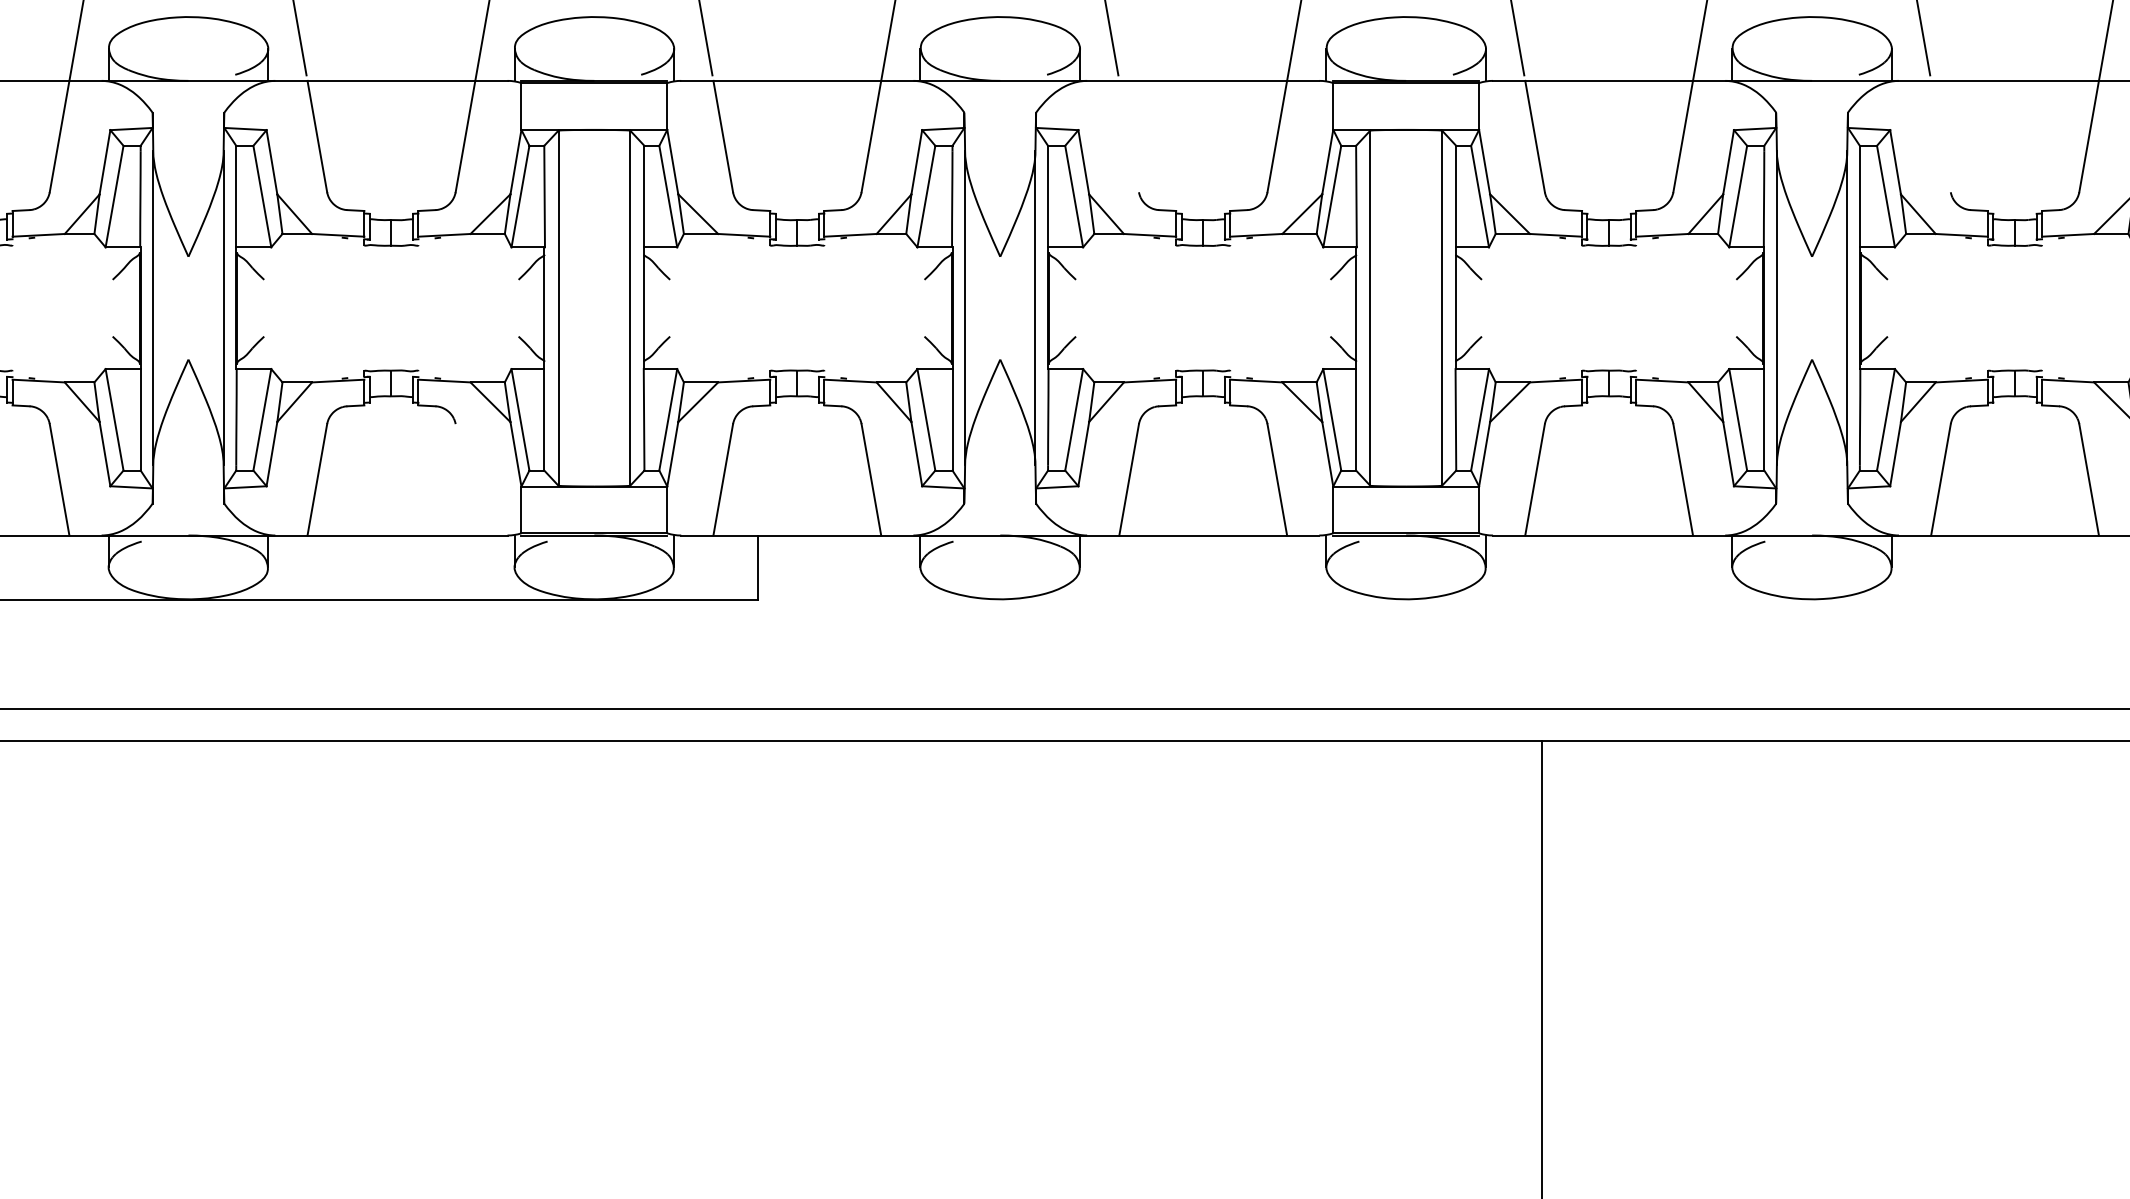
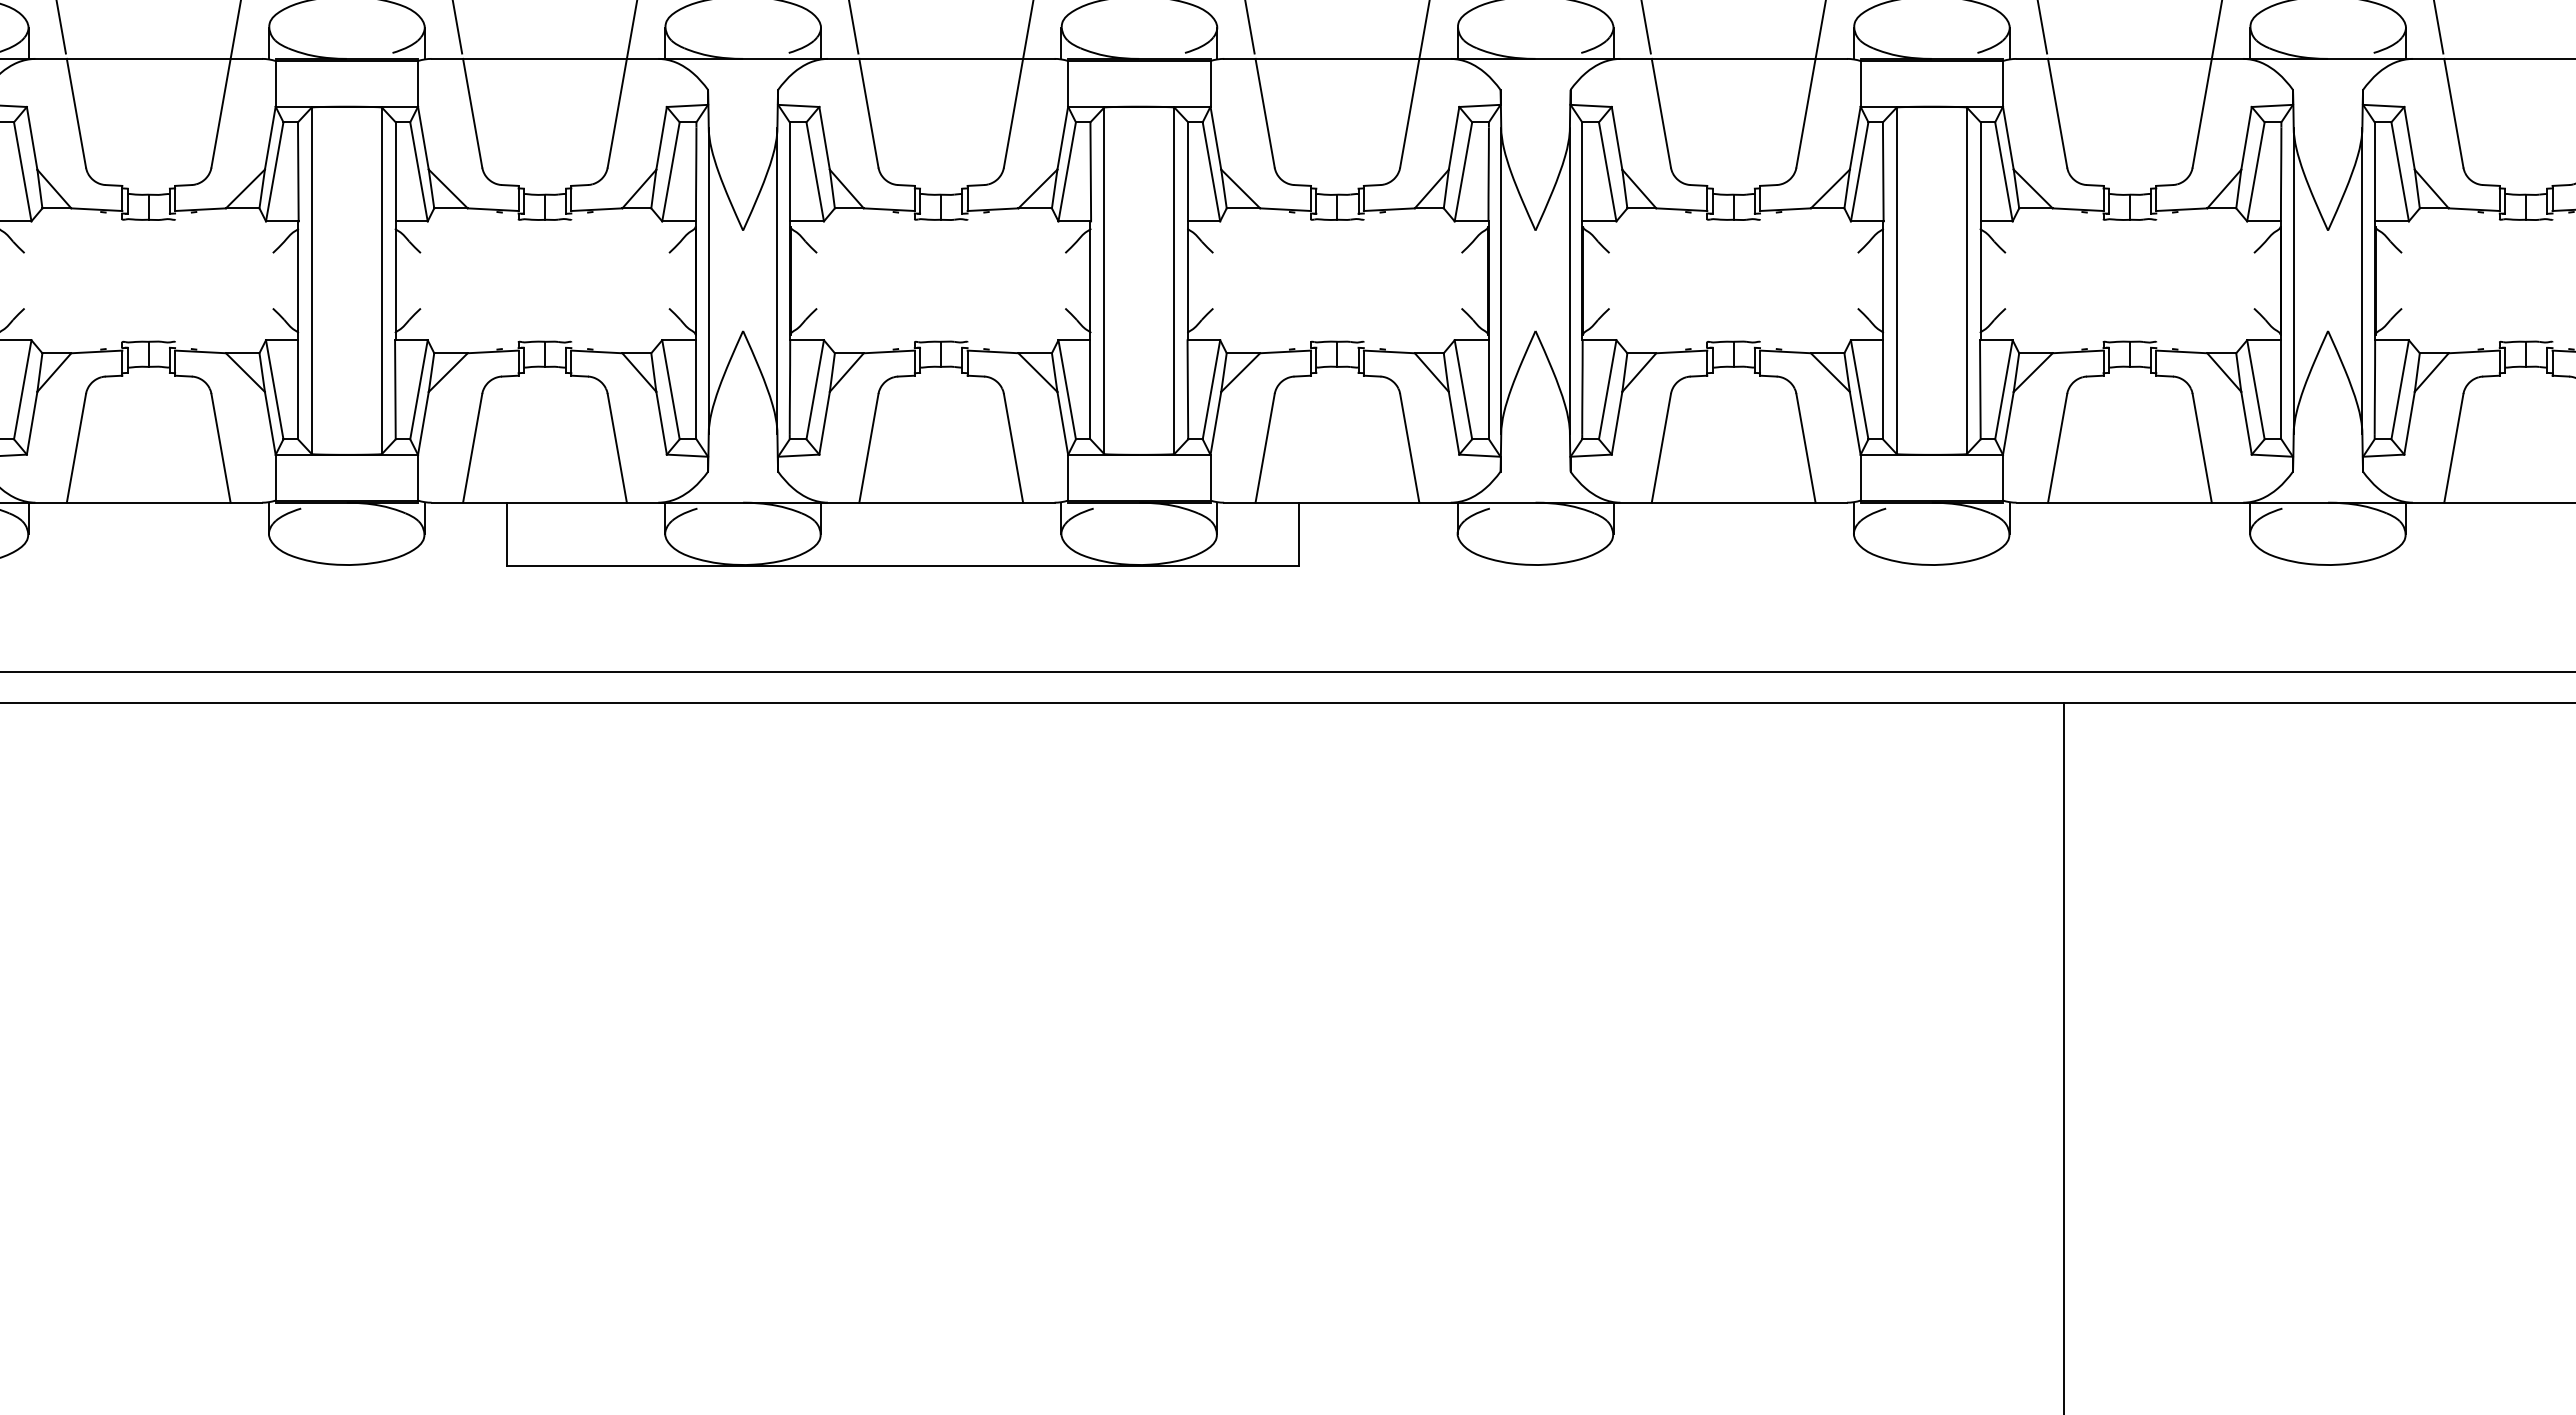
line: (1128, 135) -> (1660, 112), added
line: (1940, 135) -> (2453, 112), added
line: (465, 478) -> (1013, 447), added

